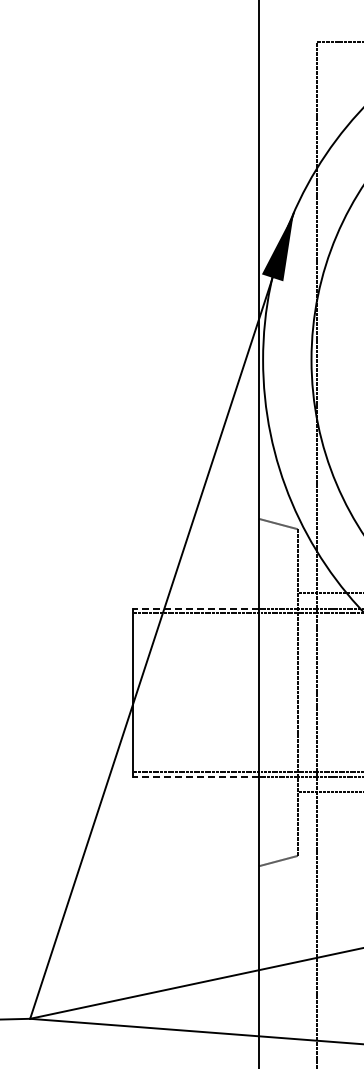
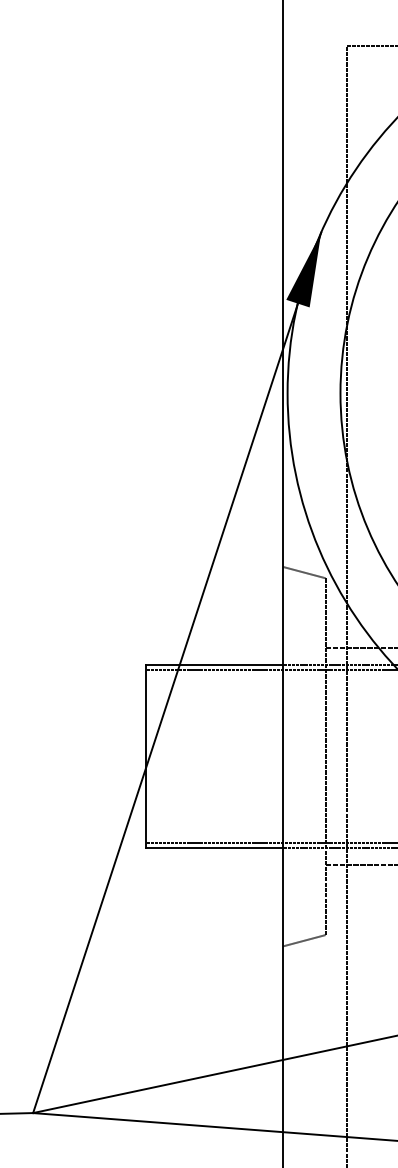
line: (196, 608) -> (214, 664), dashed -> solid
line: (196, 776) -> (214, 848), dashed -> solid

